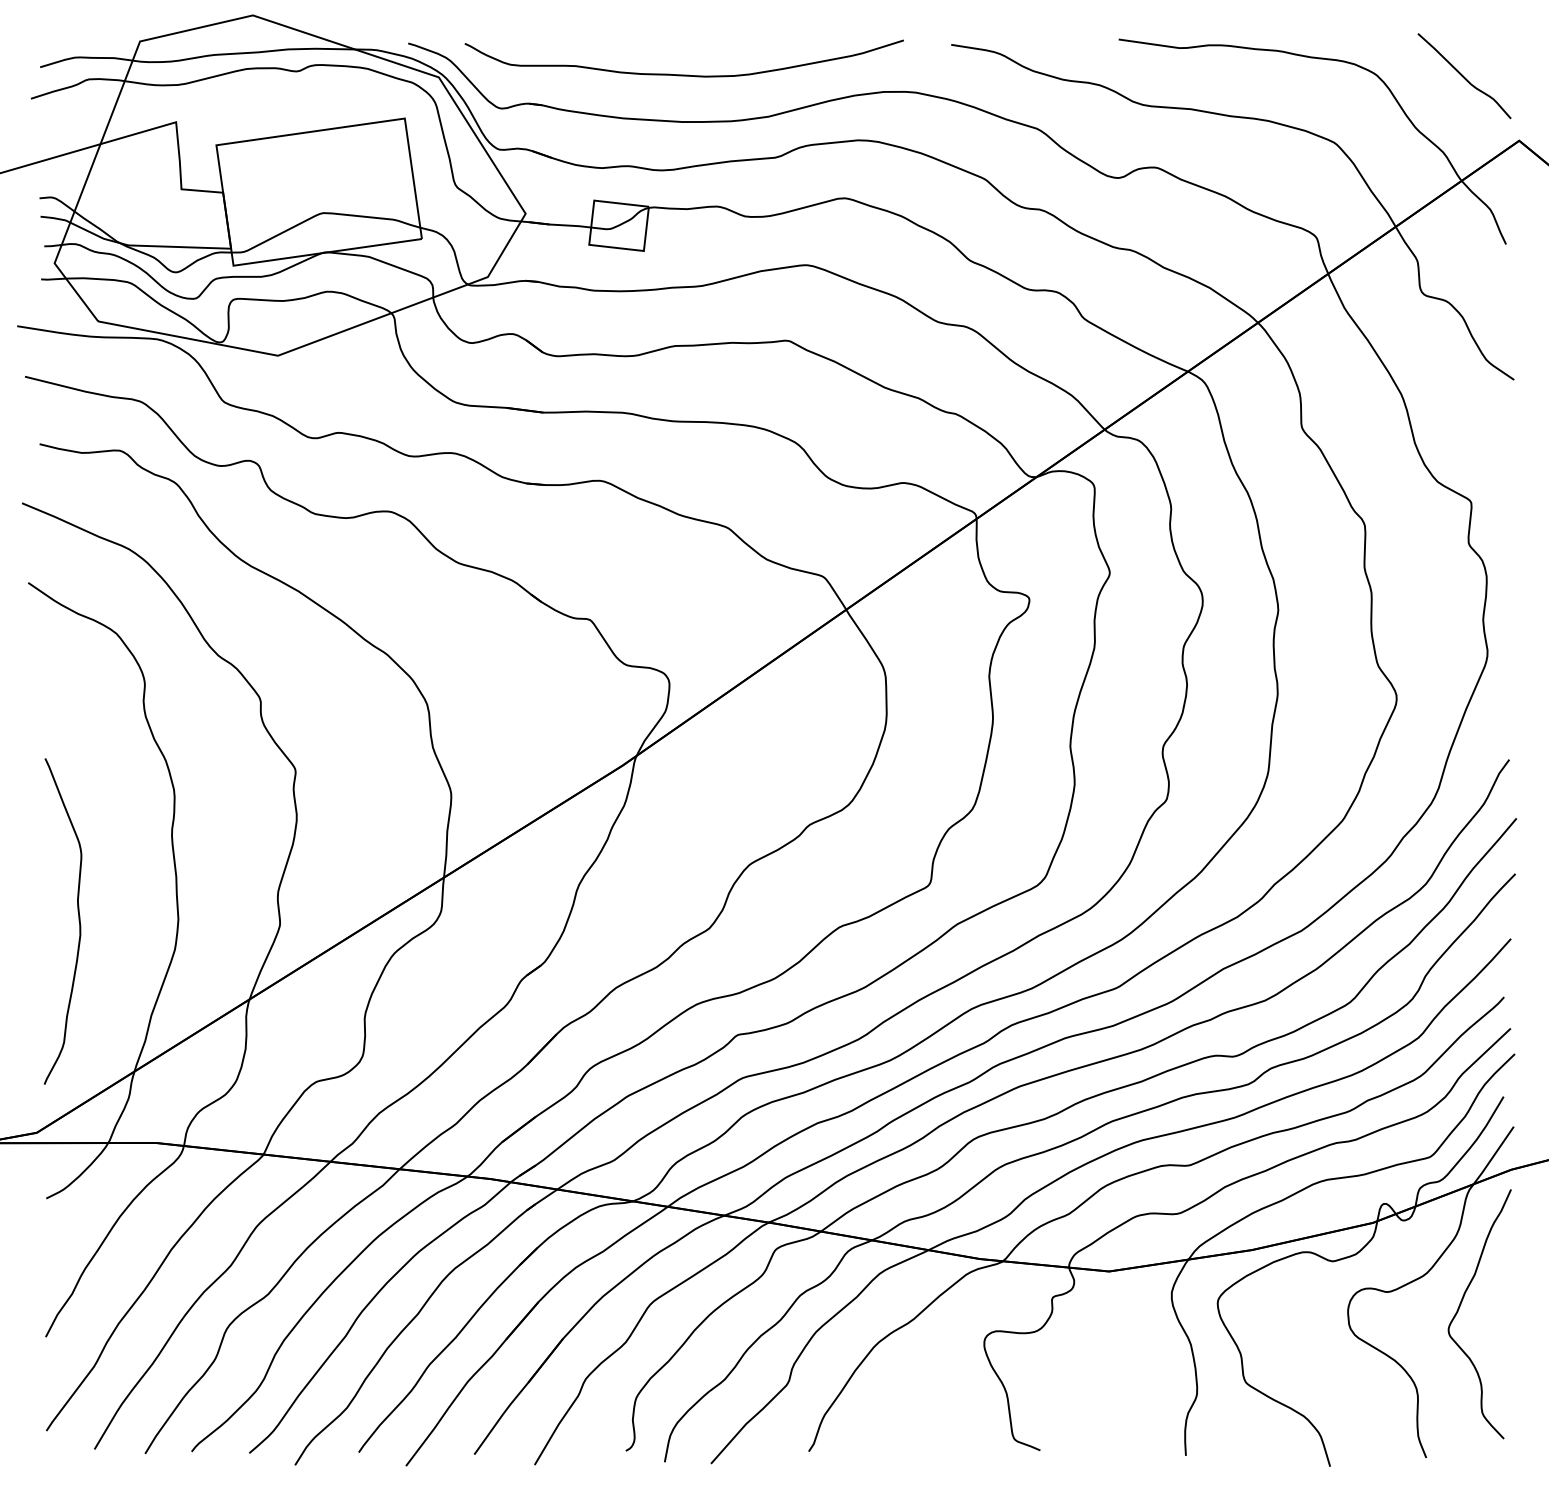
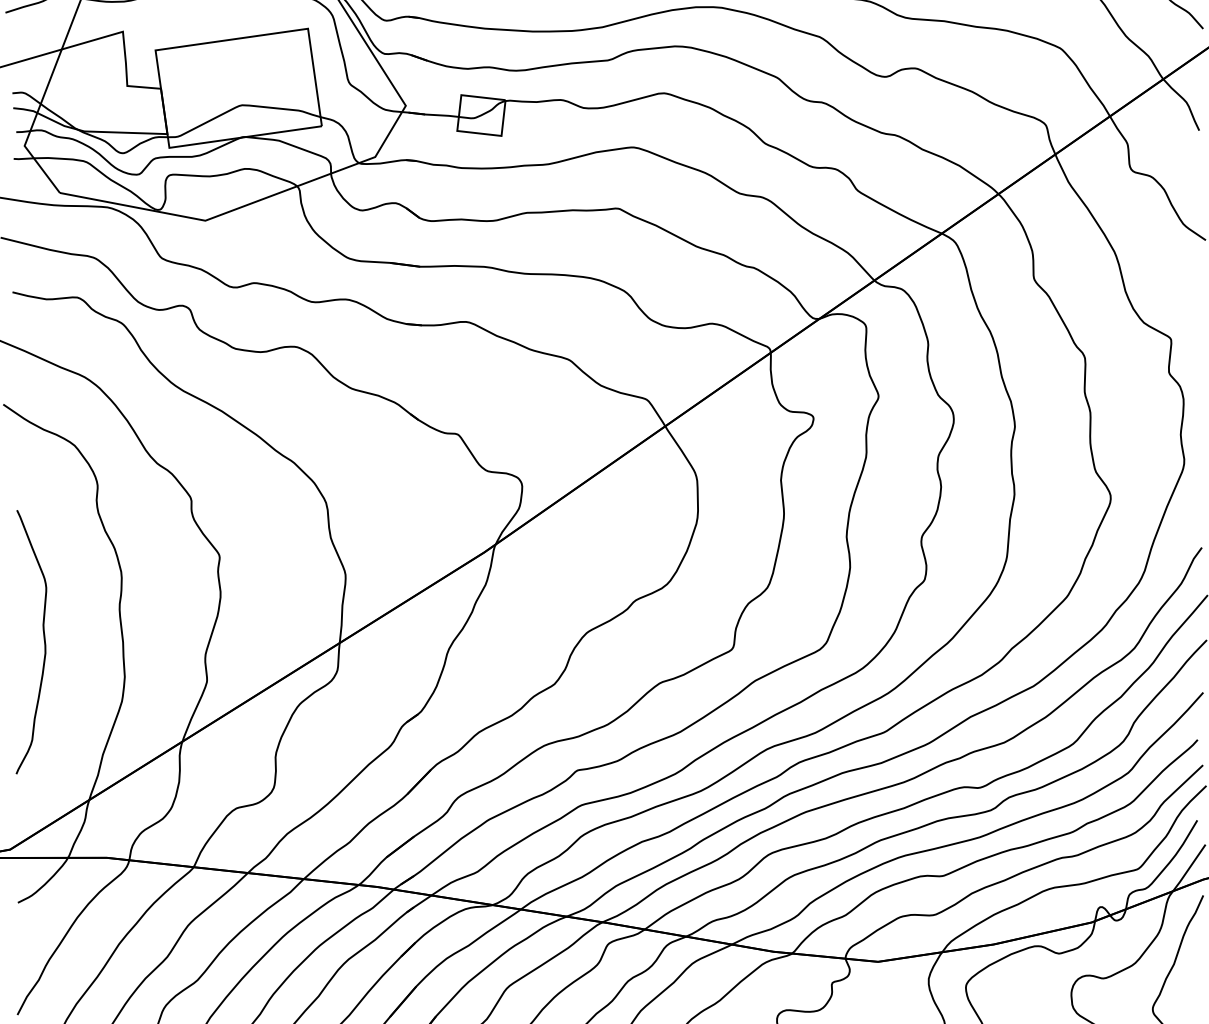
curve: (78, 921) -> (43, 642), moved

